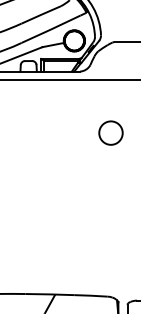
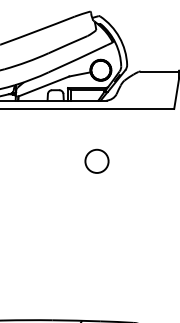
circle: (110, 132) -> (96, 160), moved

